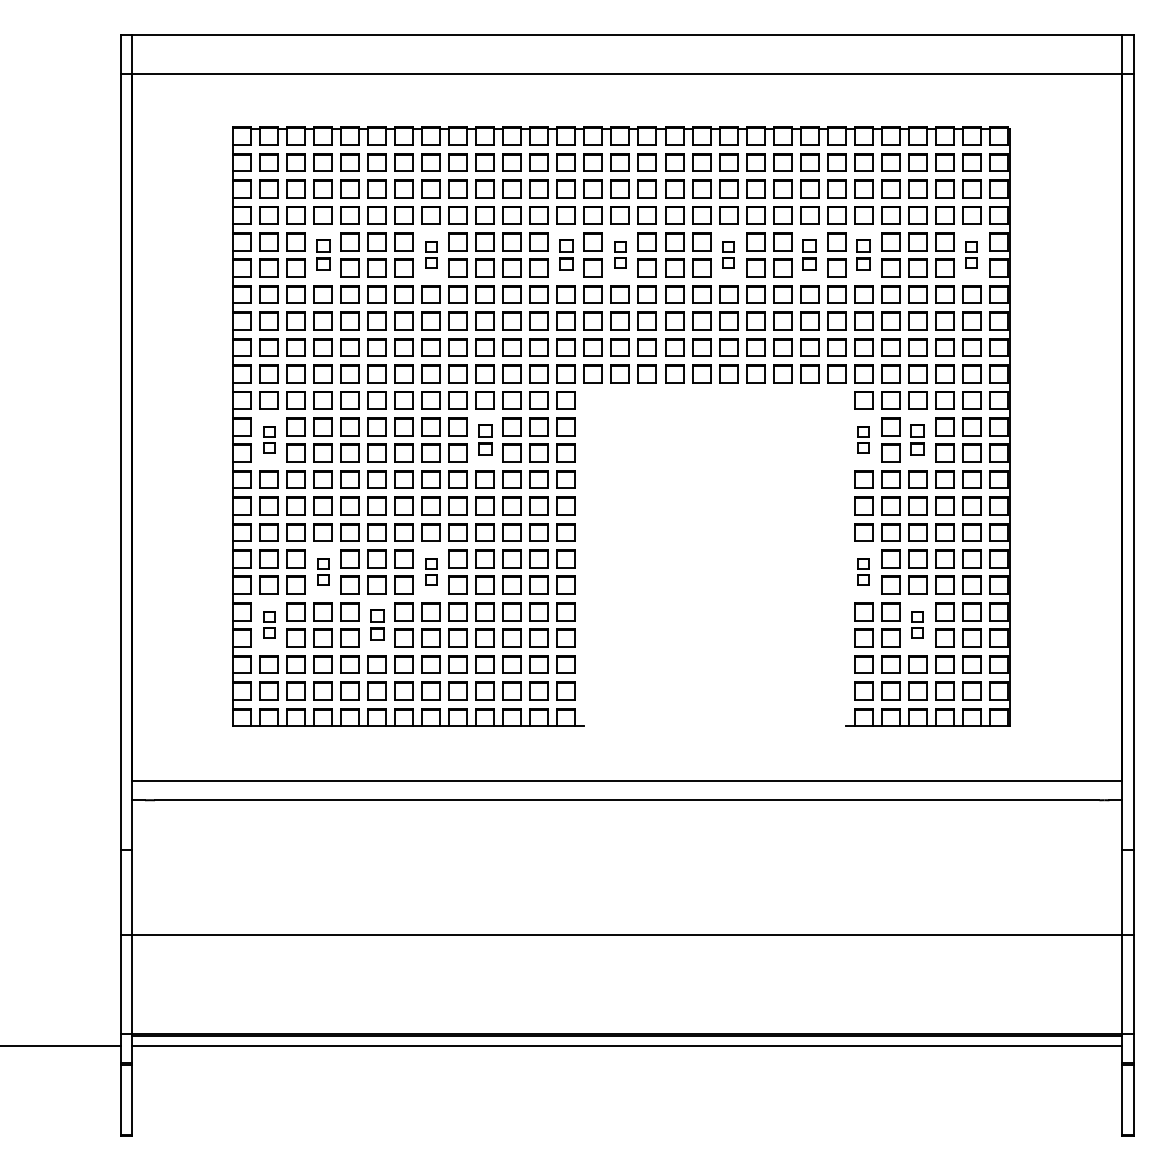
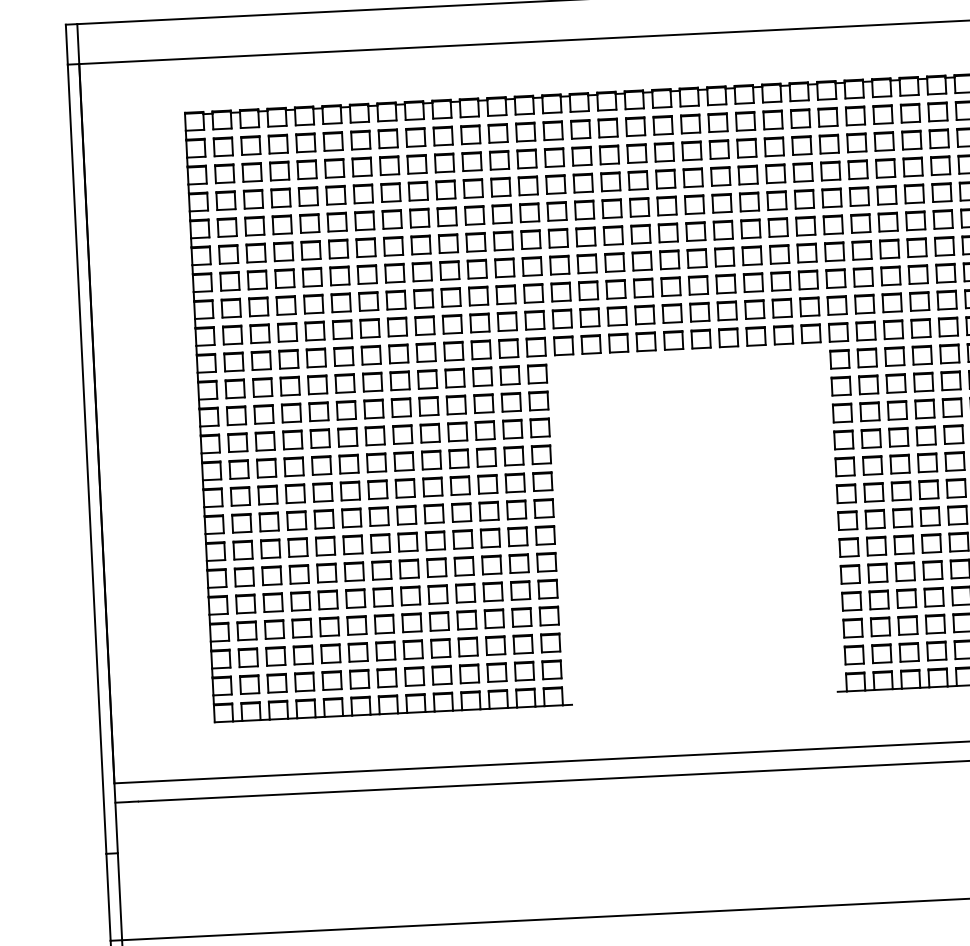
part: (322, 254) -> (282, 237), size x1.43
part: (430, 254) -> (391, 232), size x1.67
part: (565, 254) -> (529, 225), size x1.43
part: (619, 254) -> (584, 223), size x1.67
part: (728, 254) -> (695, 217), size x1.67
part: (809, 254) -> (777, 213), size x1.43
part: (863, 254) -> (832, 210), size x1.43
part: (971, 254) -> (942, 205), size x1.67
part: (268, 439) -> (236, 428), size x1.67
part: (484, 439) -> (456, 418), size x1.43
part: (863, 439) -> (841, 399), size x1.67
part: (917, 439) -> (896, 396), size x1.43
part: (322, 571) -> (297, 560), size x1.67
part: (430, 571) -> (407, 555), size x1.67
part: (863, 571) -> (848, 533), size x1.67
part: (268, 624) -> (245, 617), size x1.67
part: (376, 624) -> (355, 611), size x1.43
part: (917, 624) -> (905, 584), size x1.67

